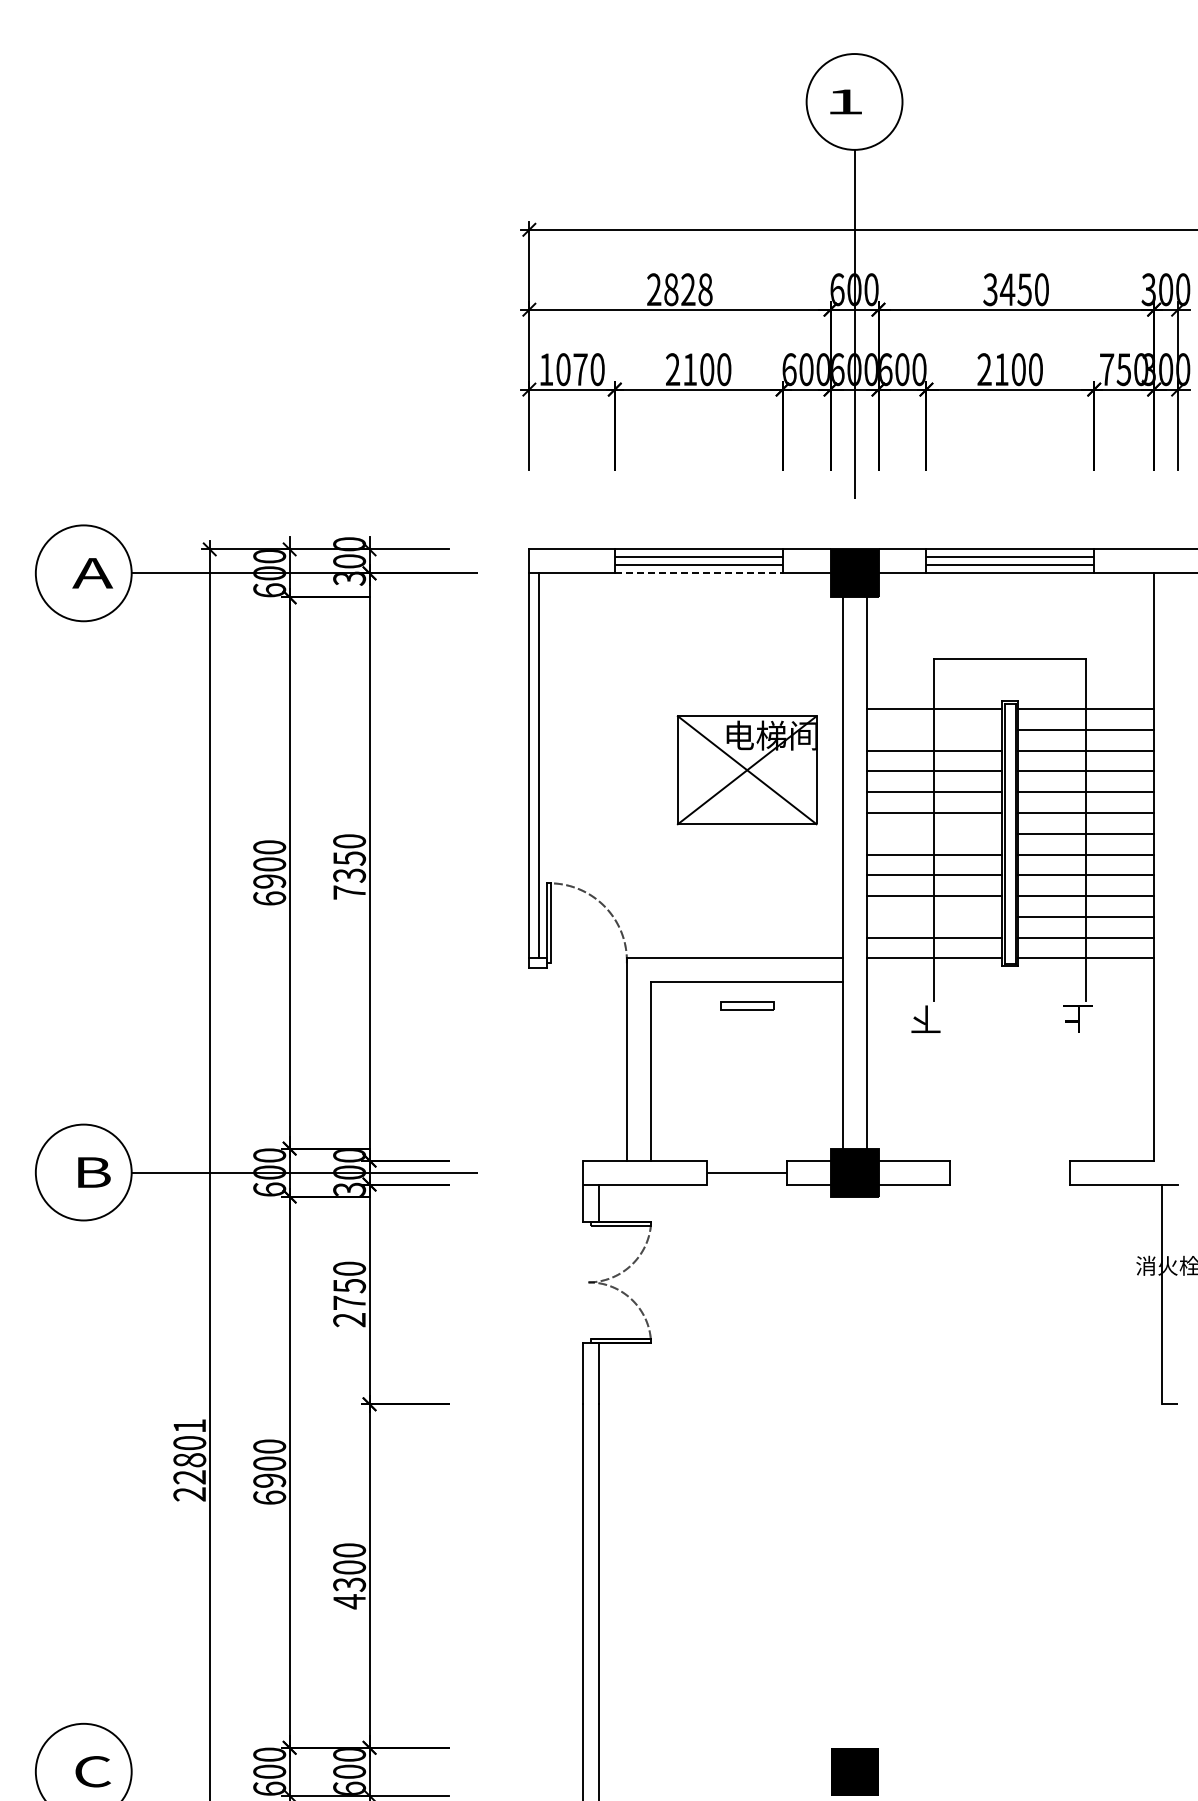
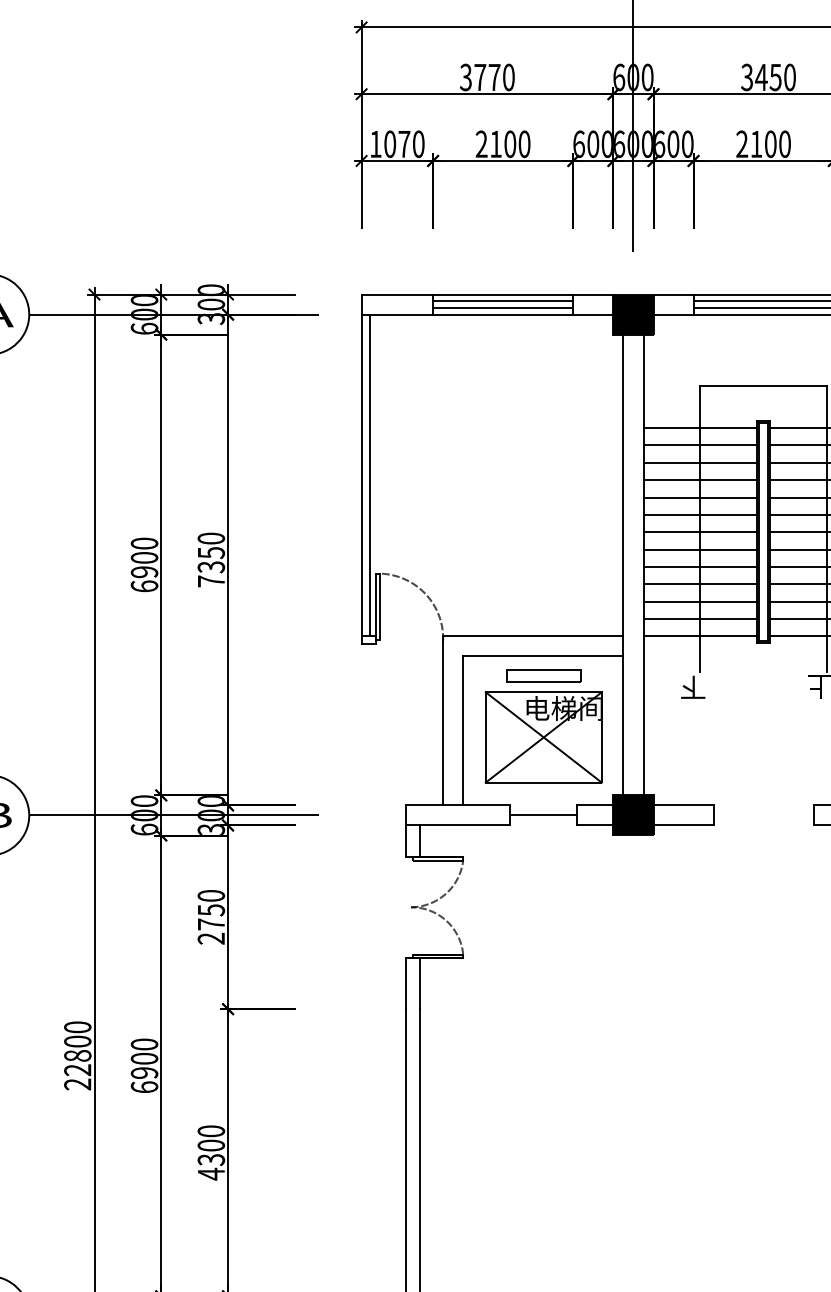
text: (679, 289) -> (487, 77), 2828 -> 3770
line: (698, 573) -> (503, 314), dashed -> solid
line: (934, 729) -> (700, 445), added
part: (746, 770) -> (543, 737), moved
line: (934, 833) -> (700, 532), added
line: (934, 916) -> (700, 601), added
part: (746, 1005) -> (543, 675), size x1.67
text: (189, 1425) -> (77, 1026), 22801 -> 22800

